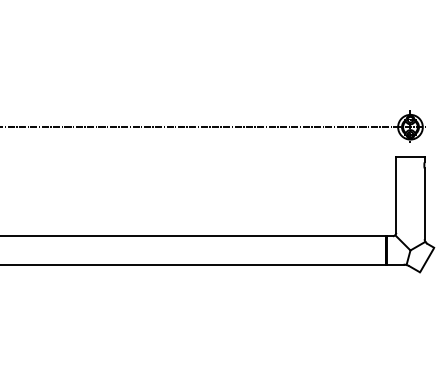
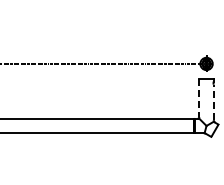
line: (396, 195) -> (199, 98), solid -> dashed
line: (424, 203) -> (213, 102), solid -> dashed

